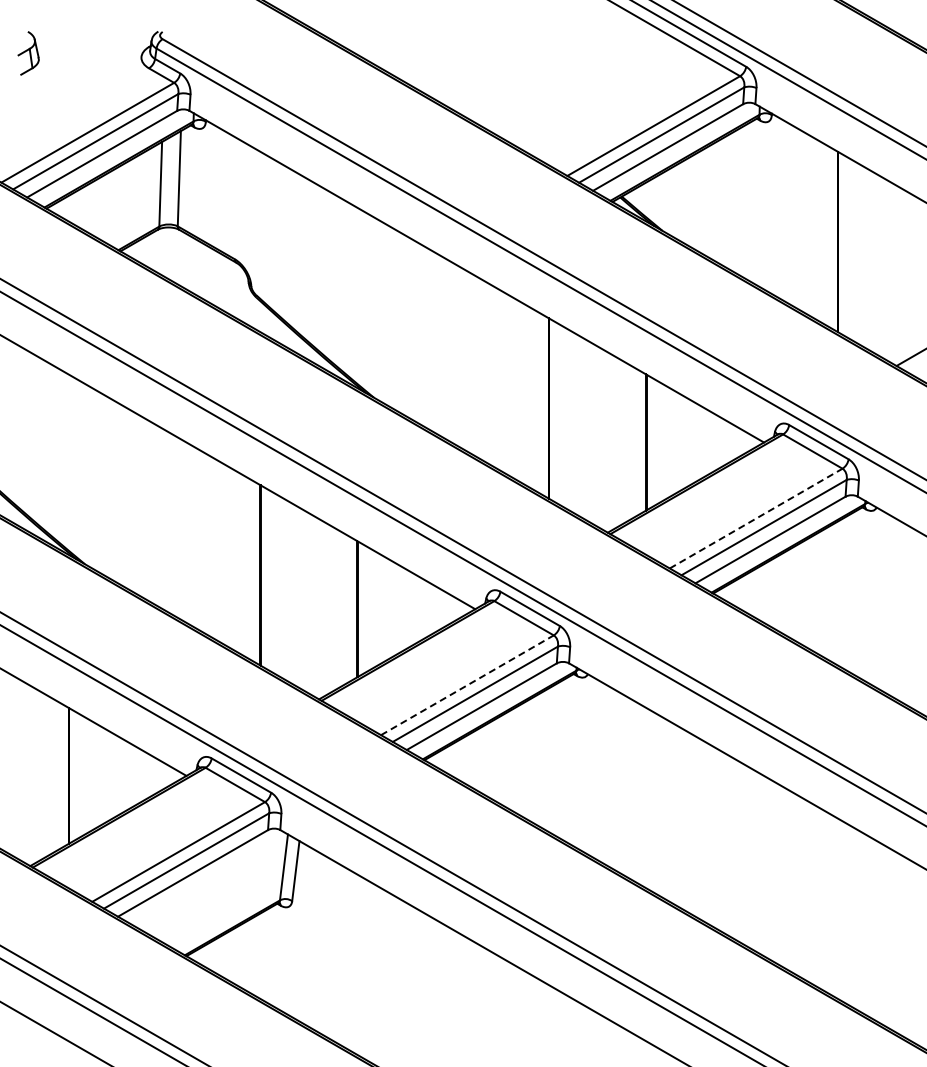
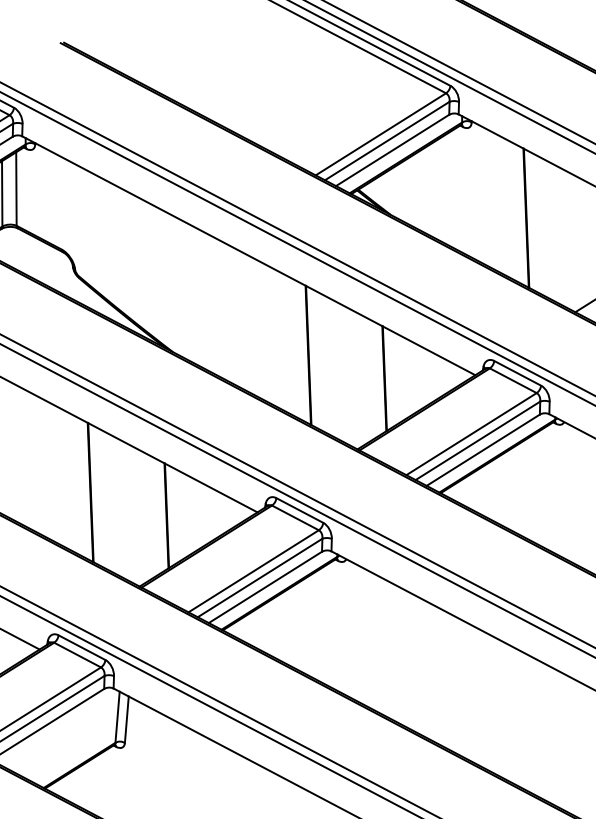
line: (756, 518) -> (471, 434), dashed -> solid
line: (467, 685) -> (253, 571), dashed -> solid

